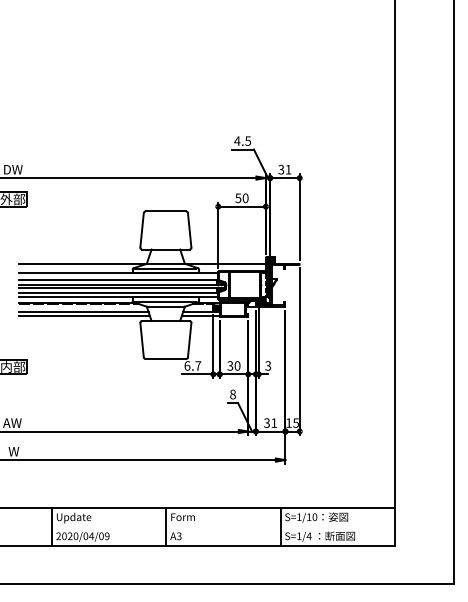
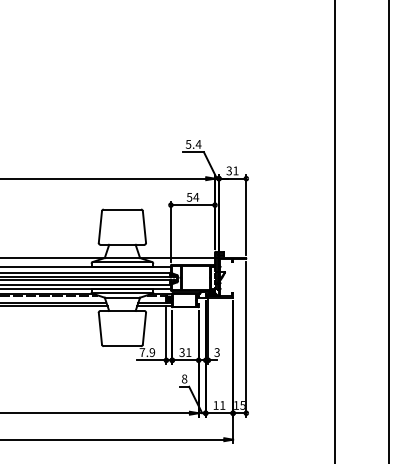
text: (242, 140) -> (193, 143), 4.5 -> 5.4
text: (245, 198) -> (196, 197), 50 -> 54
text: (192, 365) -> (147, 352), 6.7 -> 7.9
text: (237, 365) -> (188, 352), 30 -> 31
text: (266, 422) -> (215, 404), 31 -> 11

